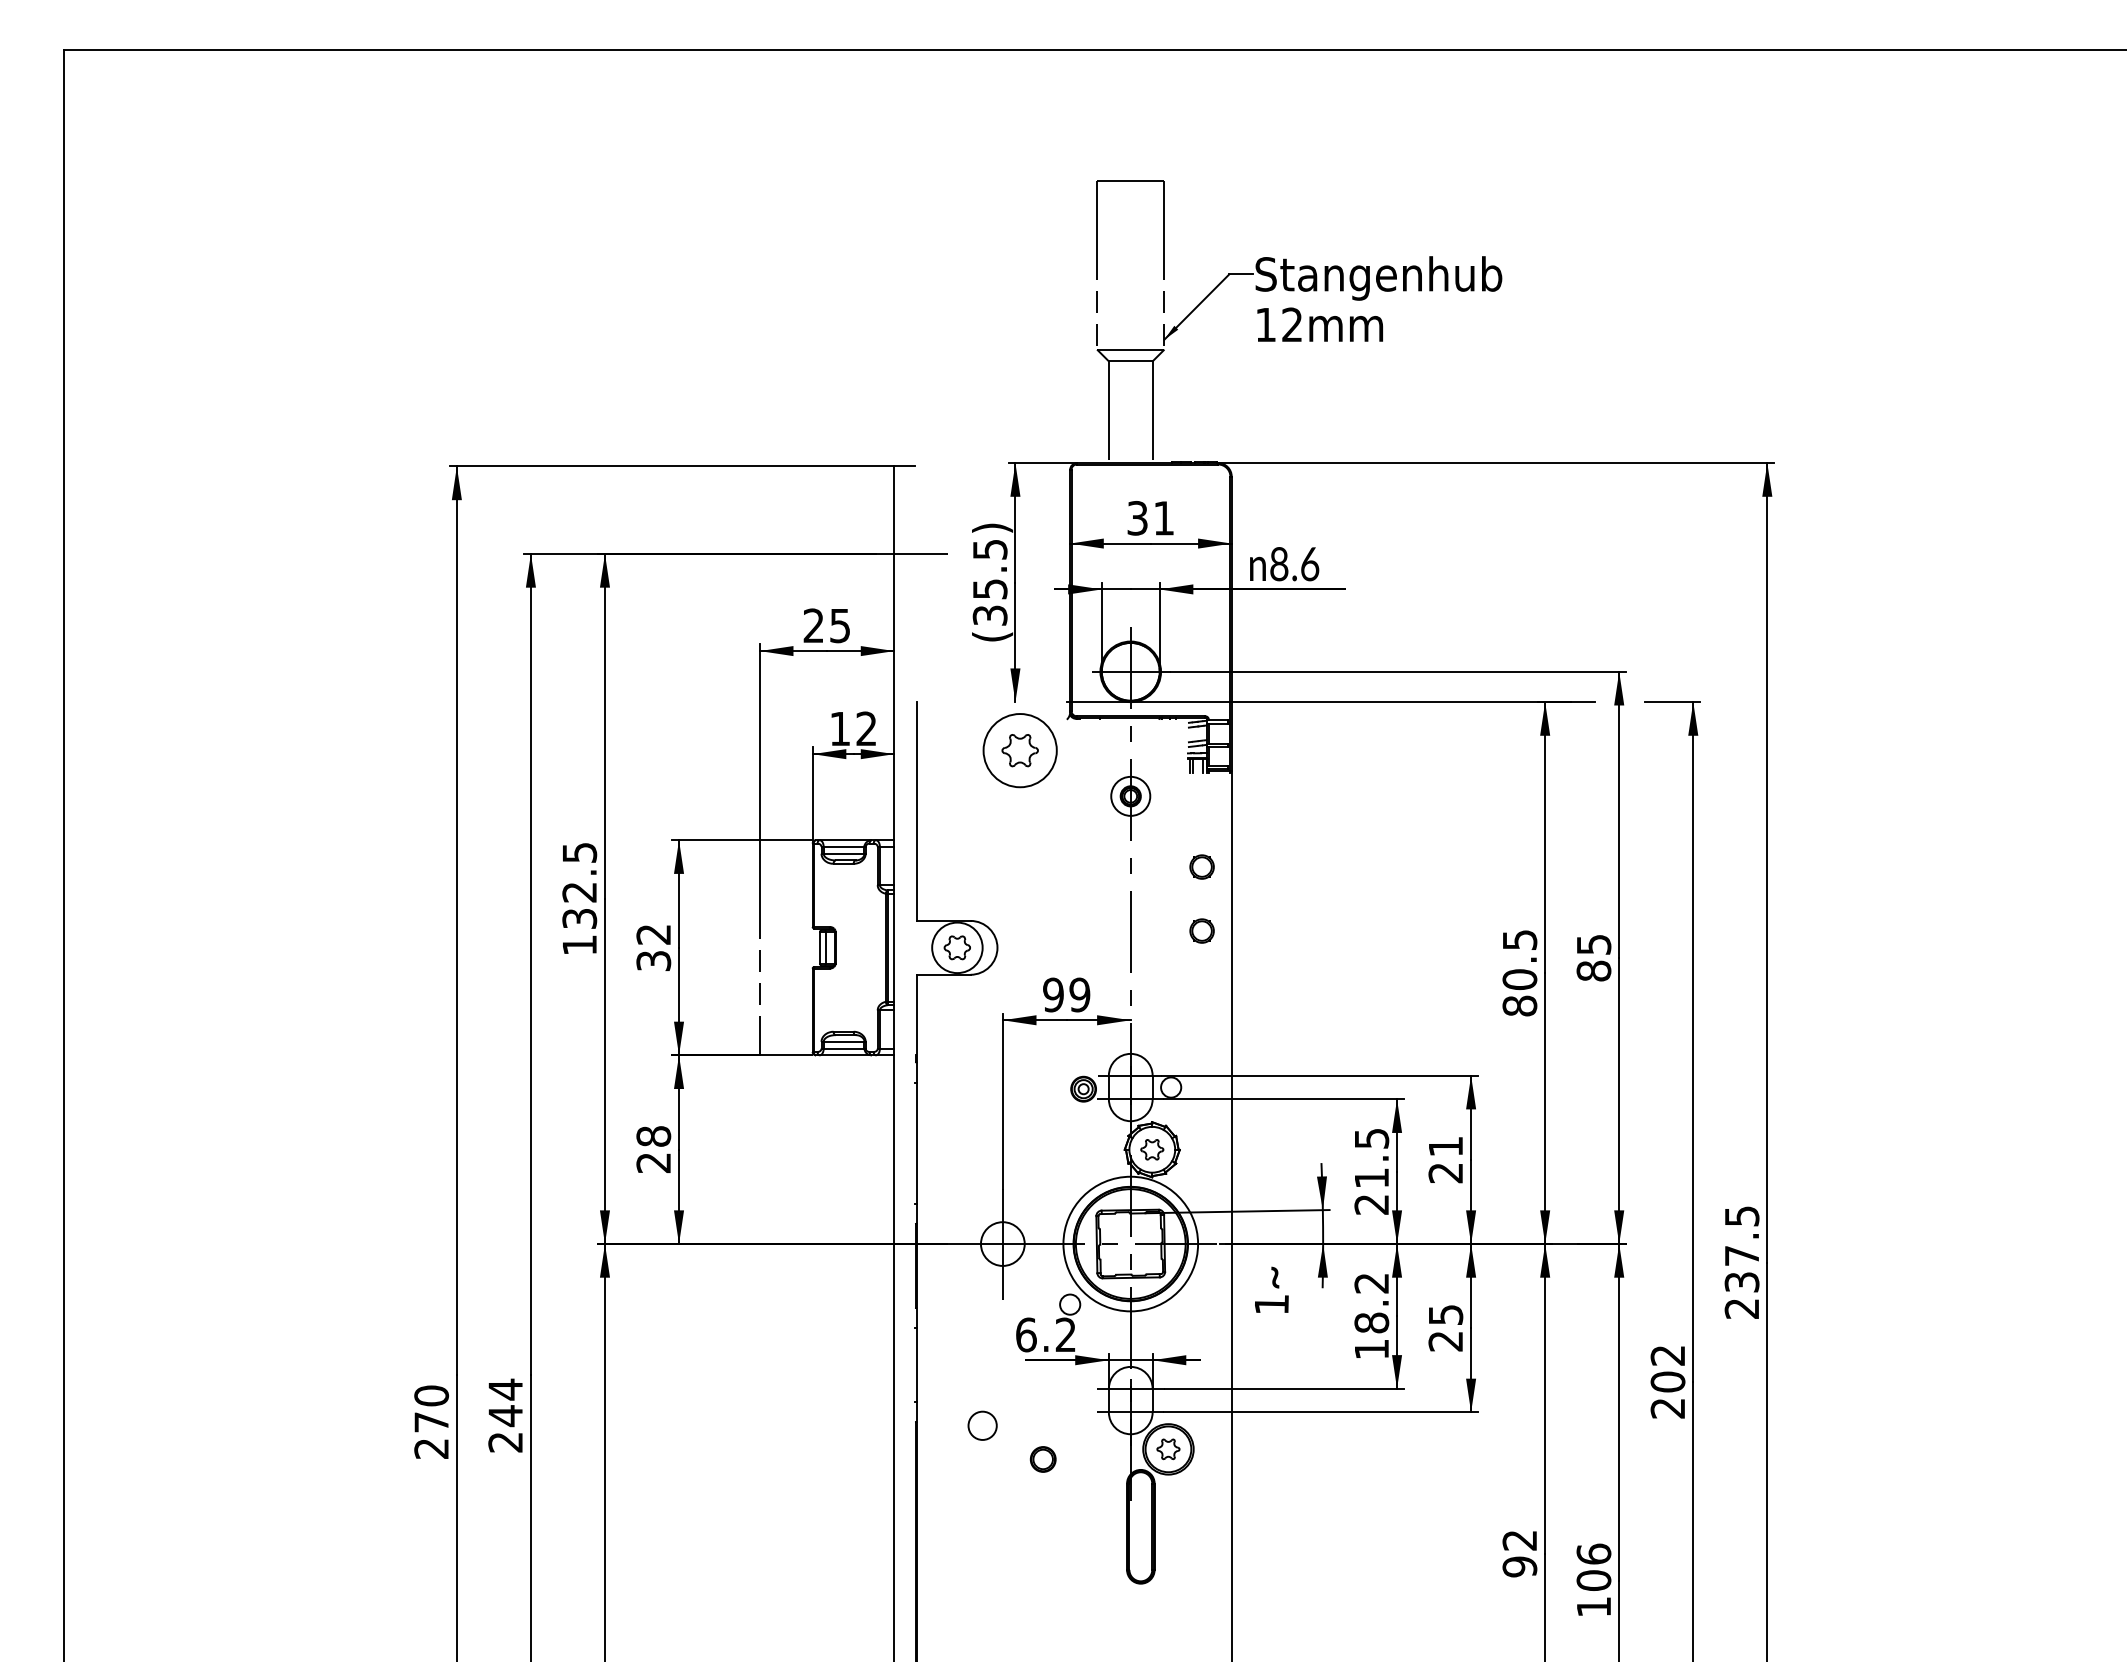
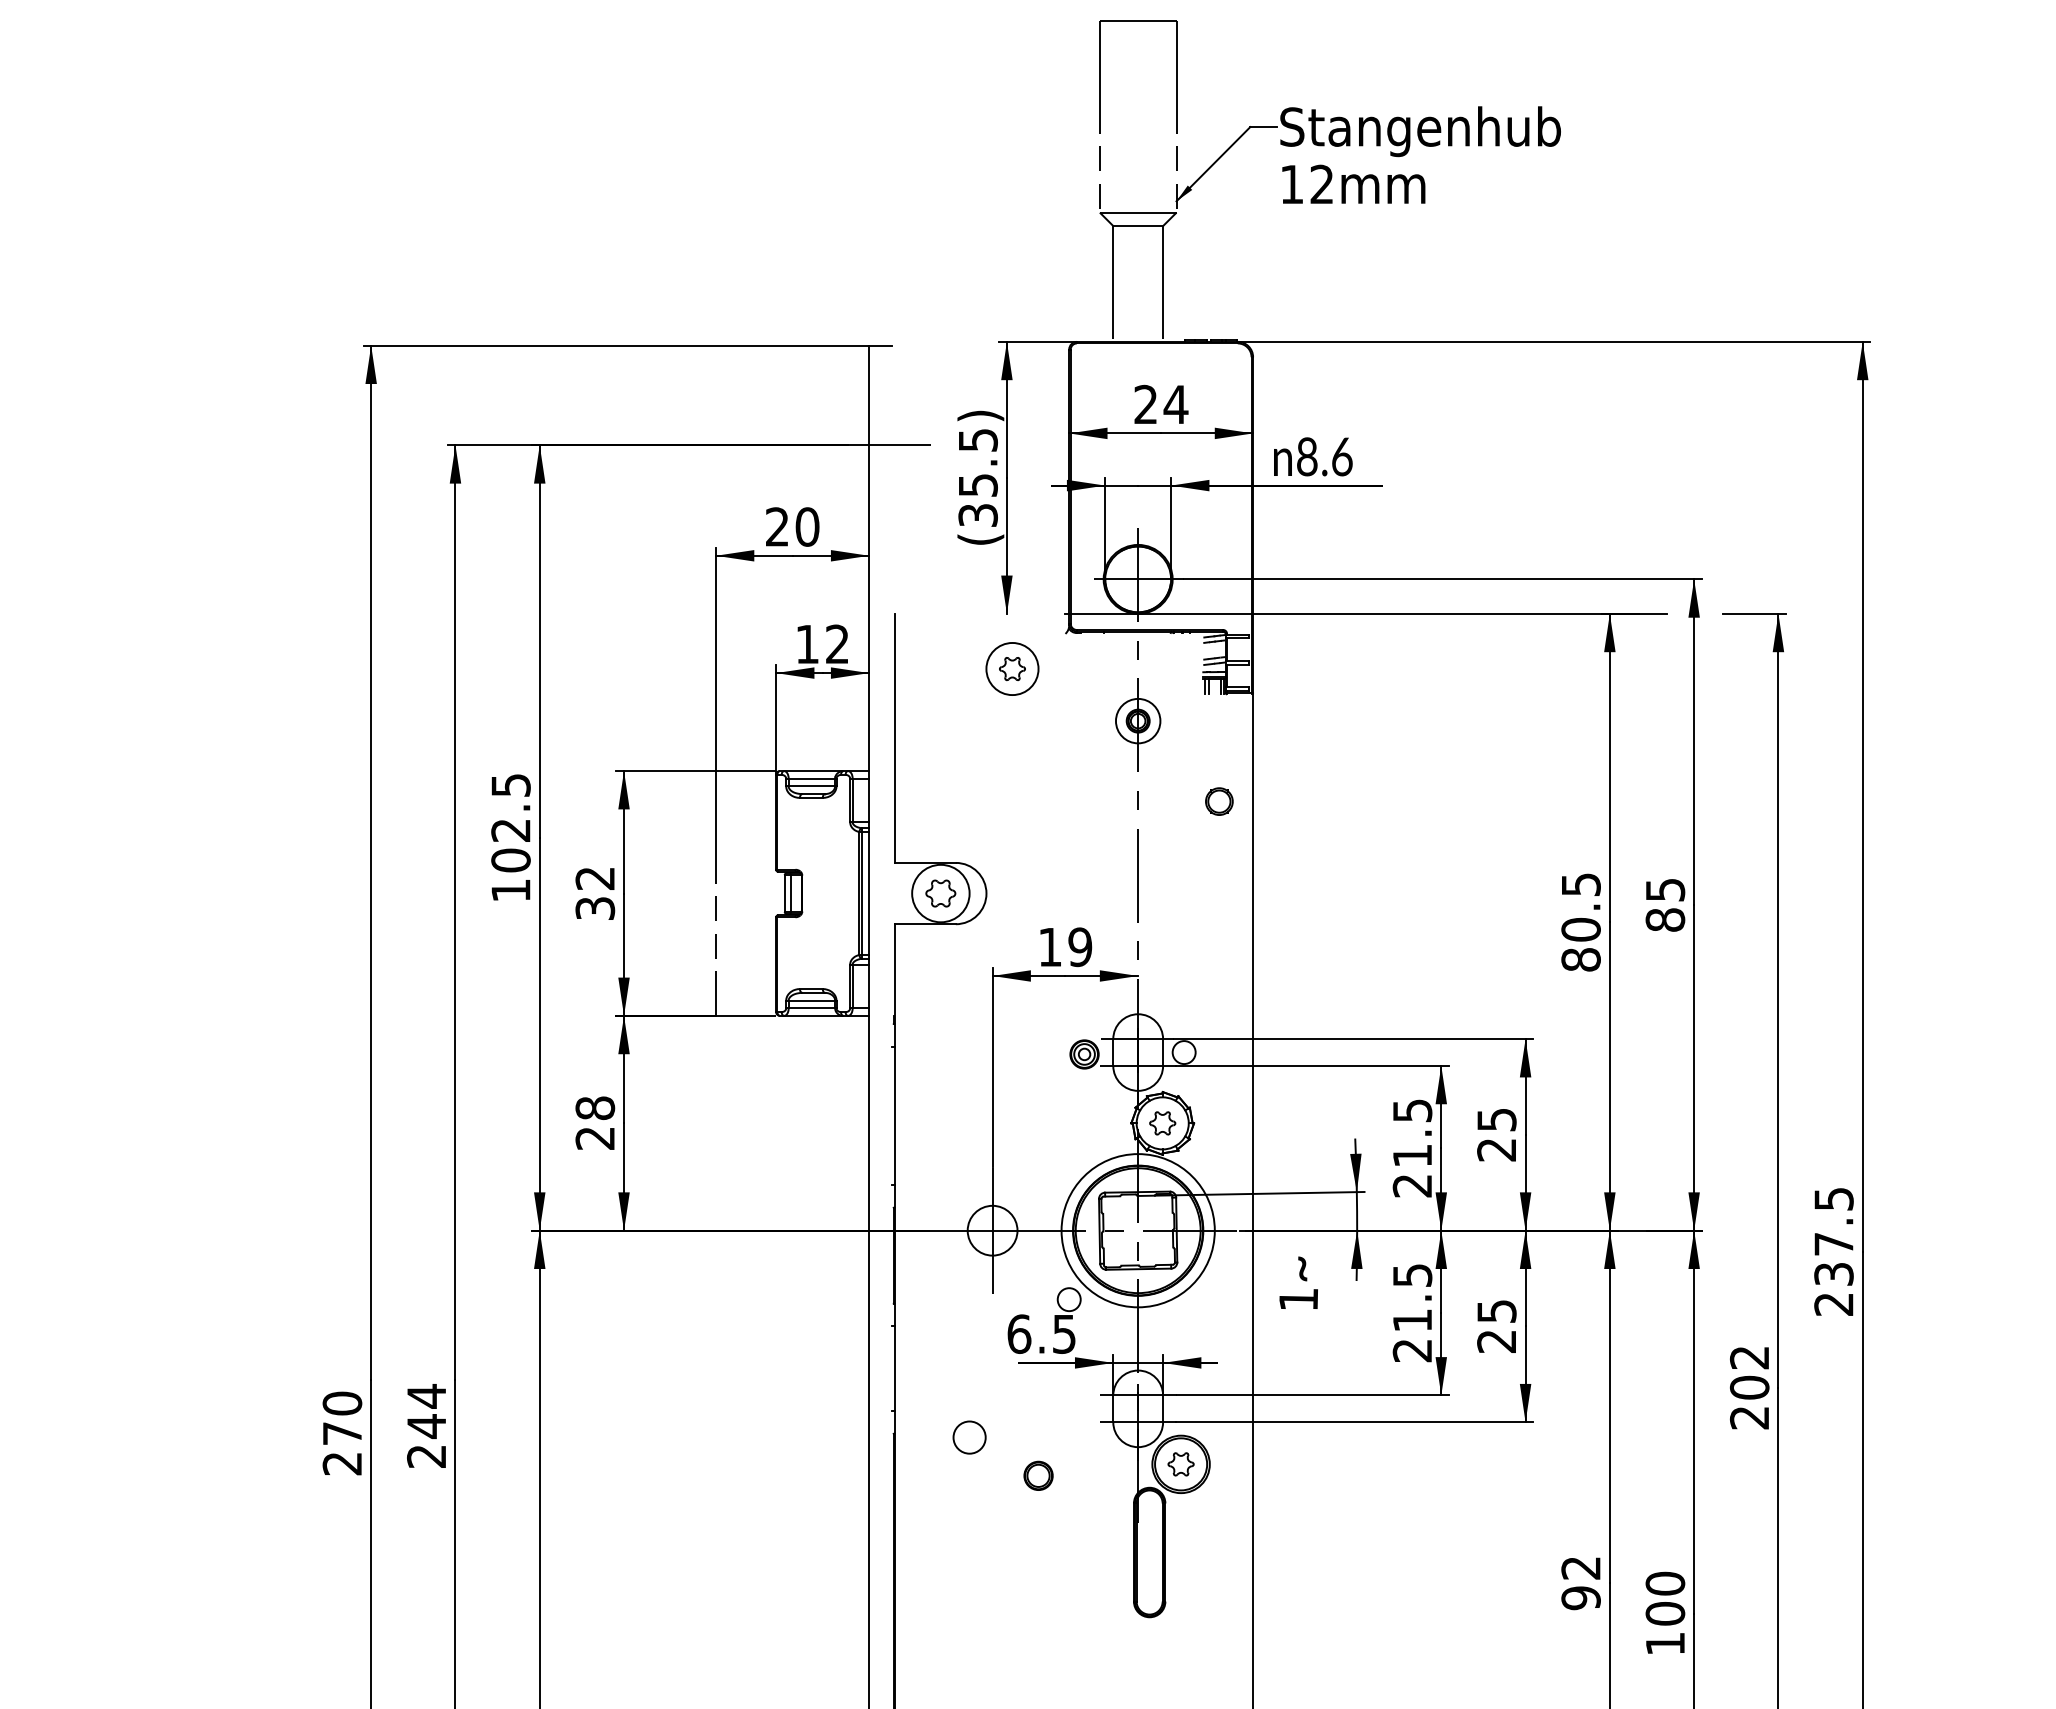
text: (1150, 518) -> (1160, 404), 31 -> 24
text: (840, 625) -> (807, 526), 25 -> 20
part: (1020, 750) -> (1012, 668), size x0.62
text: (579, 918) -> (510, 860), 132.5 -> 102.5
part: (1201, 930) -> (1218, 873), removed
text: (1053, 994) -> (1050, 946), 99 -> 19
text: (1446, 1146) -> (1497, 1119), 21 -> 25
text: (1371, 1316) -> (1412, 1313), 18.2 -> 21.5
text: (1065, 1334) -> (1063, 1333), 6.2 -> 6.5
text: (1593, 1553) -> (1664, 1582), 106 -> 100

